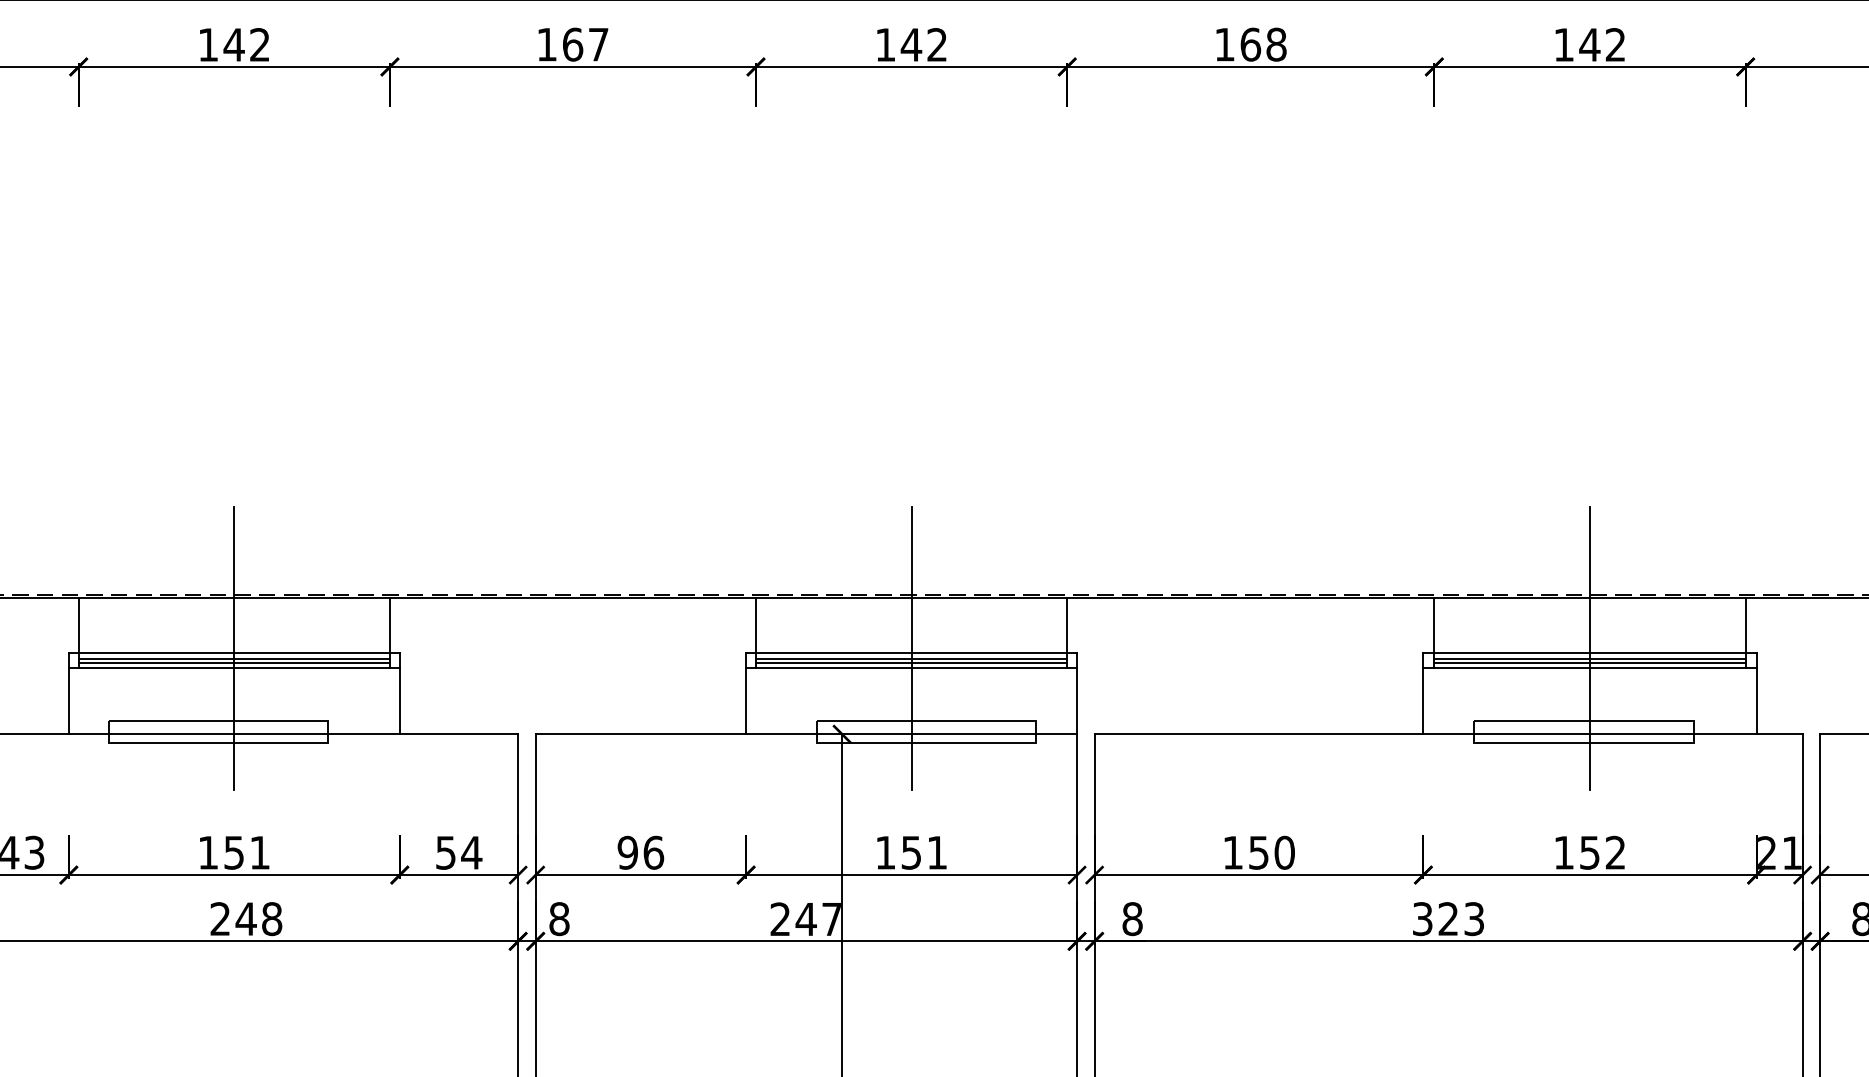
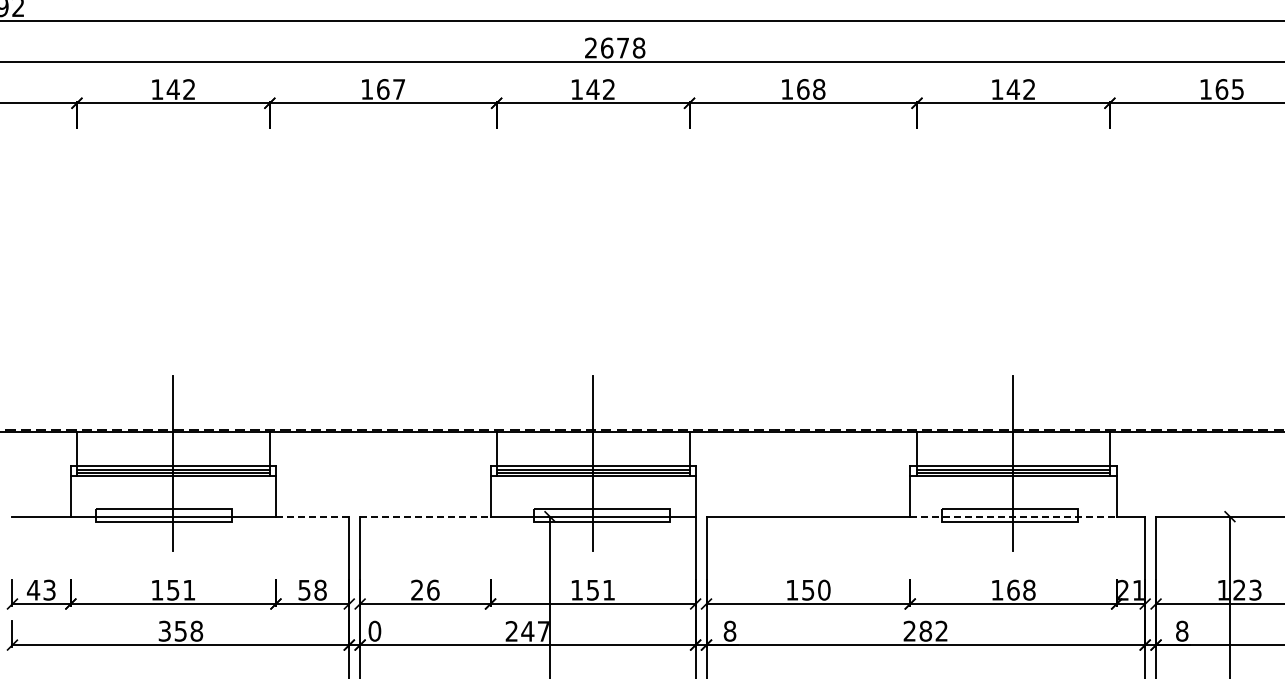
line: (458, 733) -> (312, 516), solid -> dashed
line: (641, 733) -> (425, 516), solid -> dashed
line: (1590, 733) -> (1013, 516), solid -> dashed
text: (471, 851) -> (320, 589), 54 -> 58
text: (628, 851) -> (417, 589), 96 -> 26
text: (1602, 851) -> (1021, 589), 152 -> 168
text: (1448, 917) -> (925, 630), 323 -> 282
text: (232, 919) -> (172, 631), 248 -> 358
text: (558, 919) -> (374, 631), 8 -> 0

